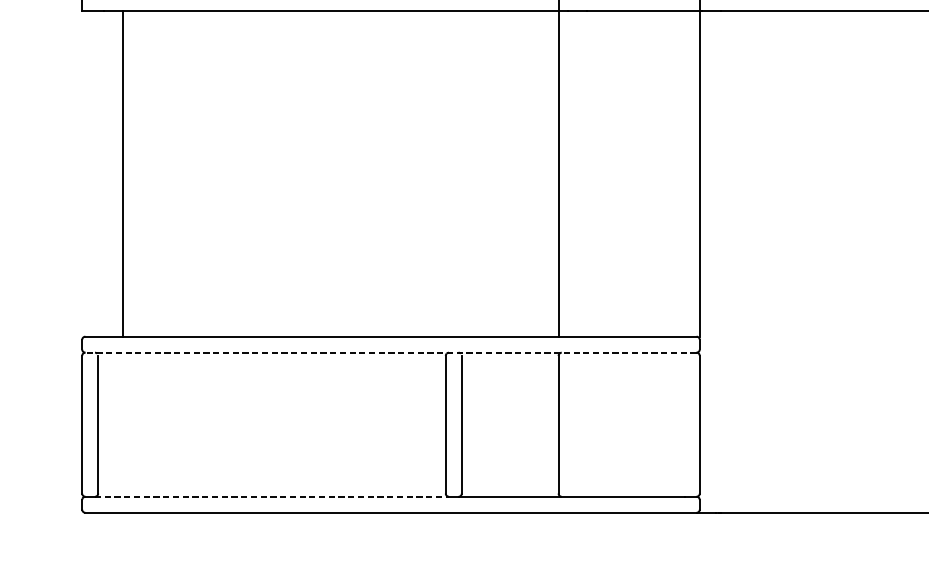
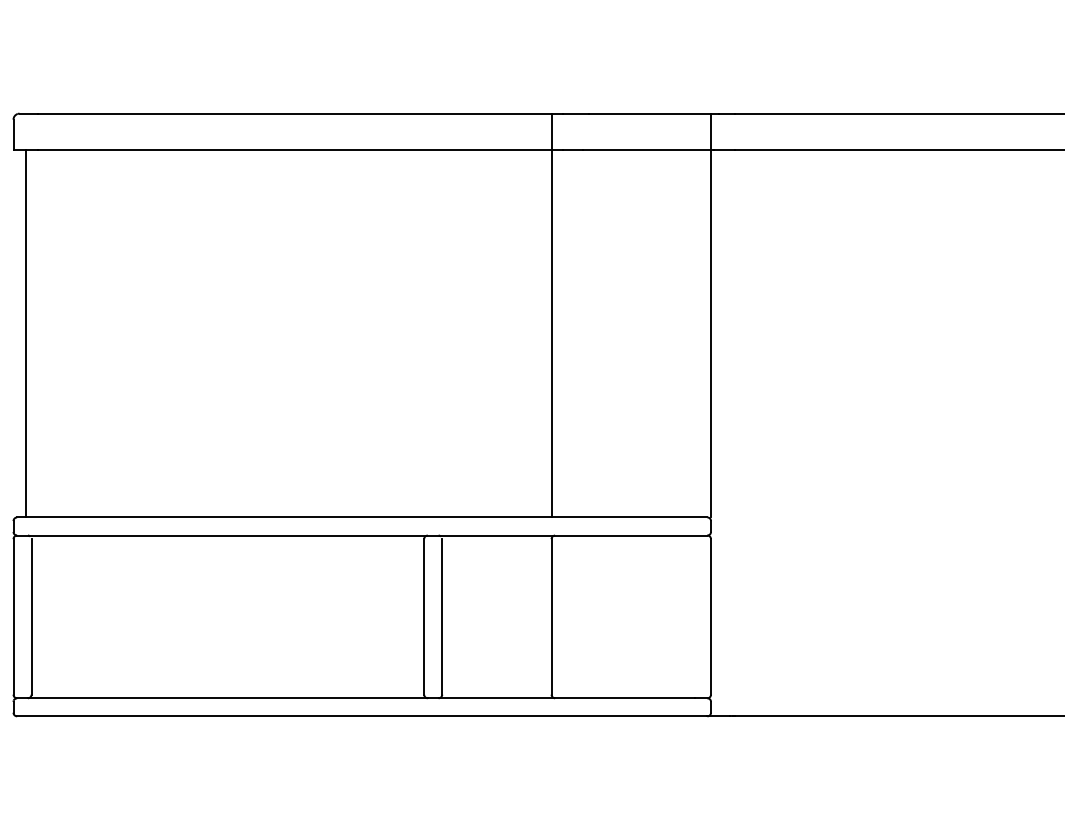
line: (122, 173) -> (25, 333), moved
line: (390, 352) -> (361, 535), dashed -> solid
line: (271, 496) -> (227, 698), dashed -> solid

